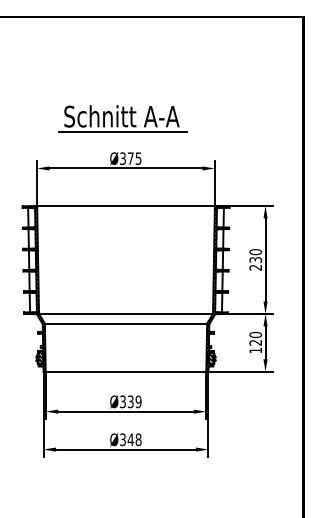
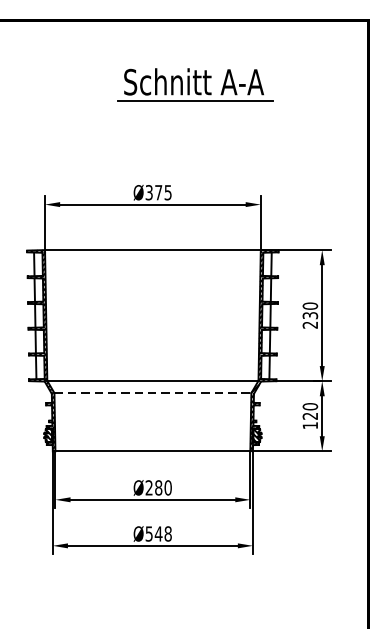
part: (122, 118) -> (194, 84), moved
line: (126, 323) -> (153, 392), solid -> dashed
text: (130, 401) -> (158, 487), Ø339 -> Ø280
text: (122, 439) -> (148, 533), Ø348 -> Ø548

